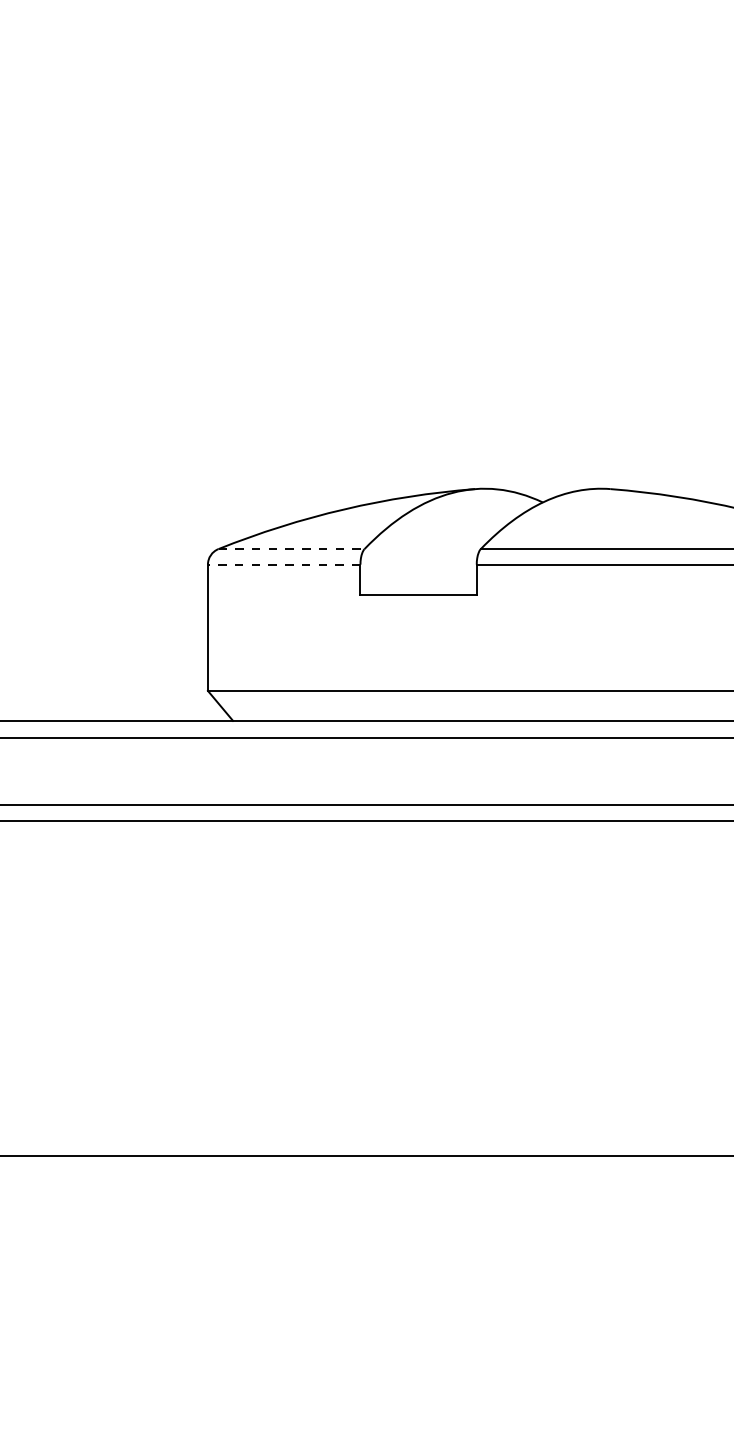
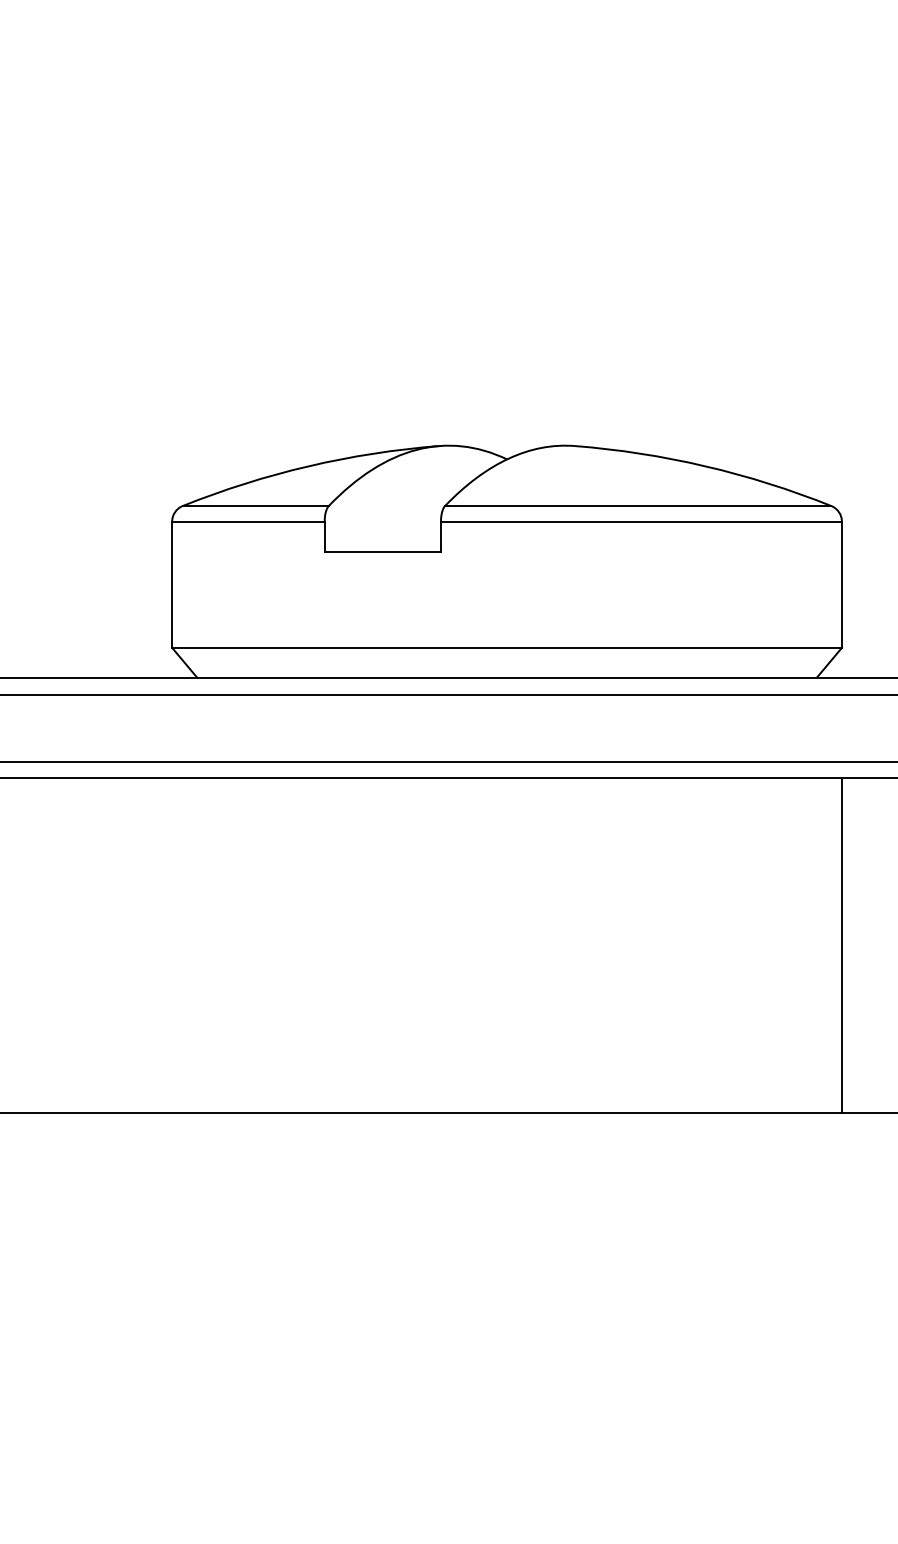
line: (292, 549) -> (256, 506), dashed -> solid
line: (283, 564) -> (247, 521), dashed -> solid

